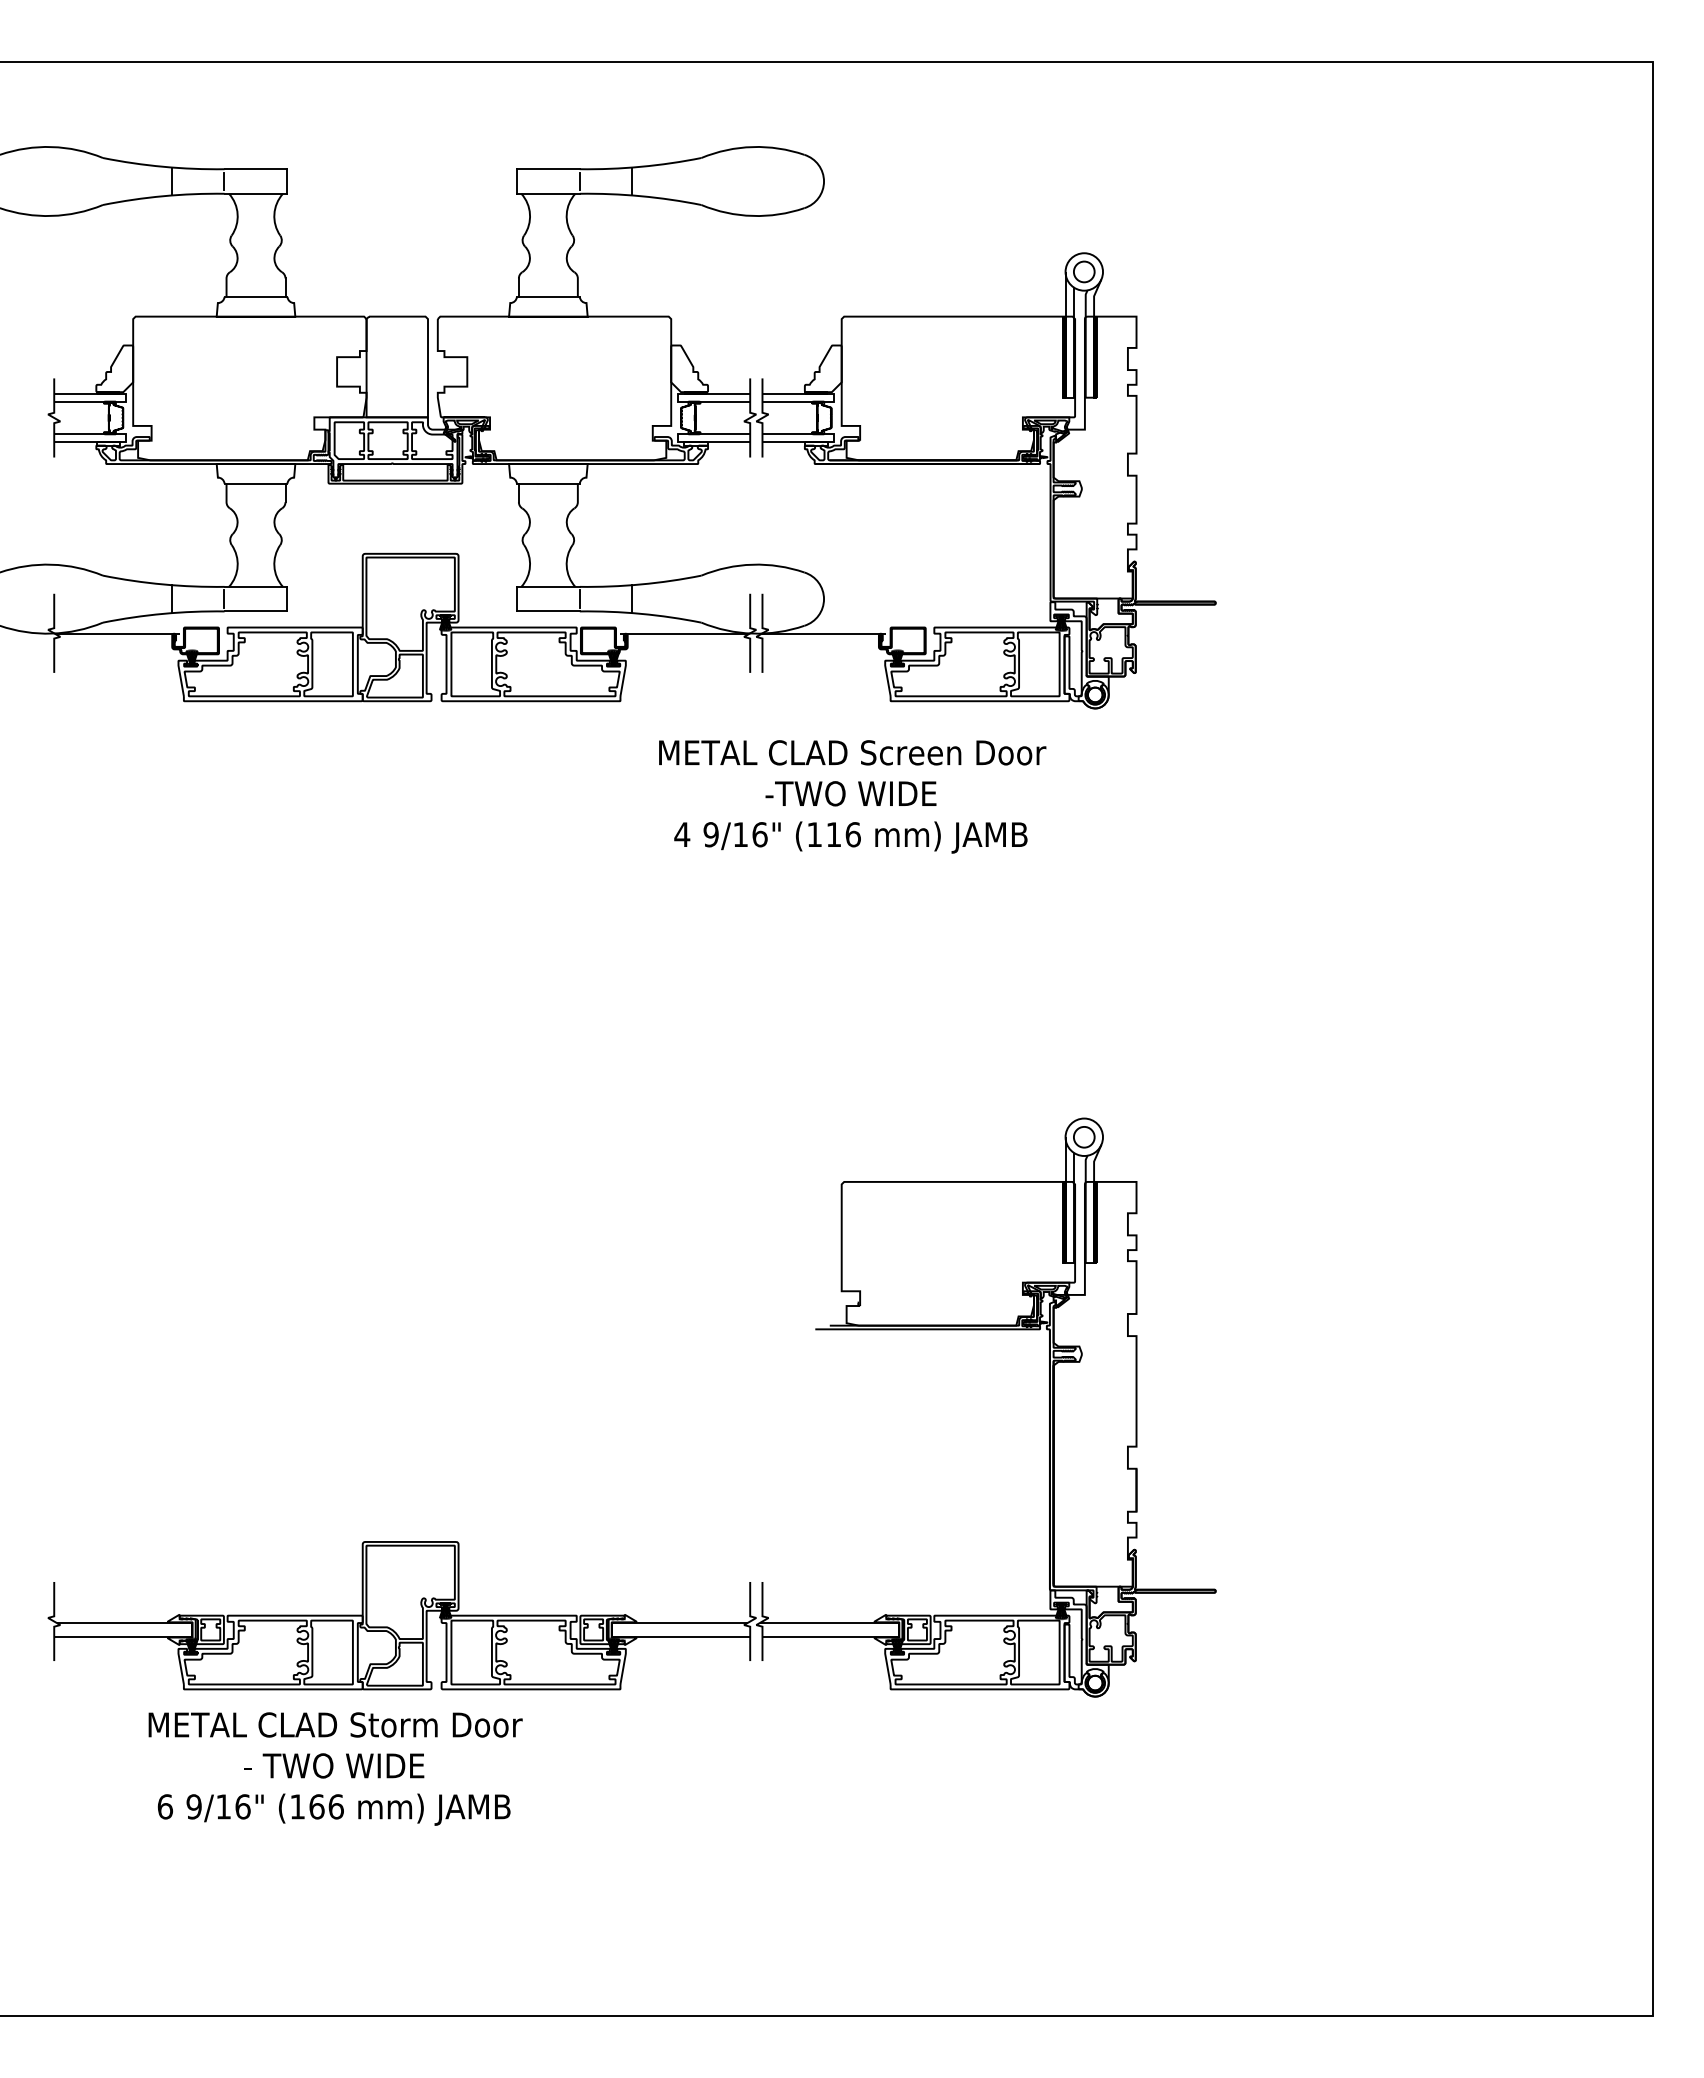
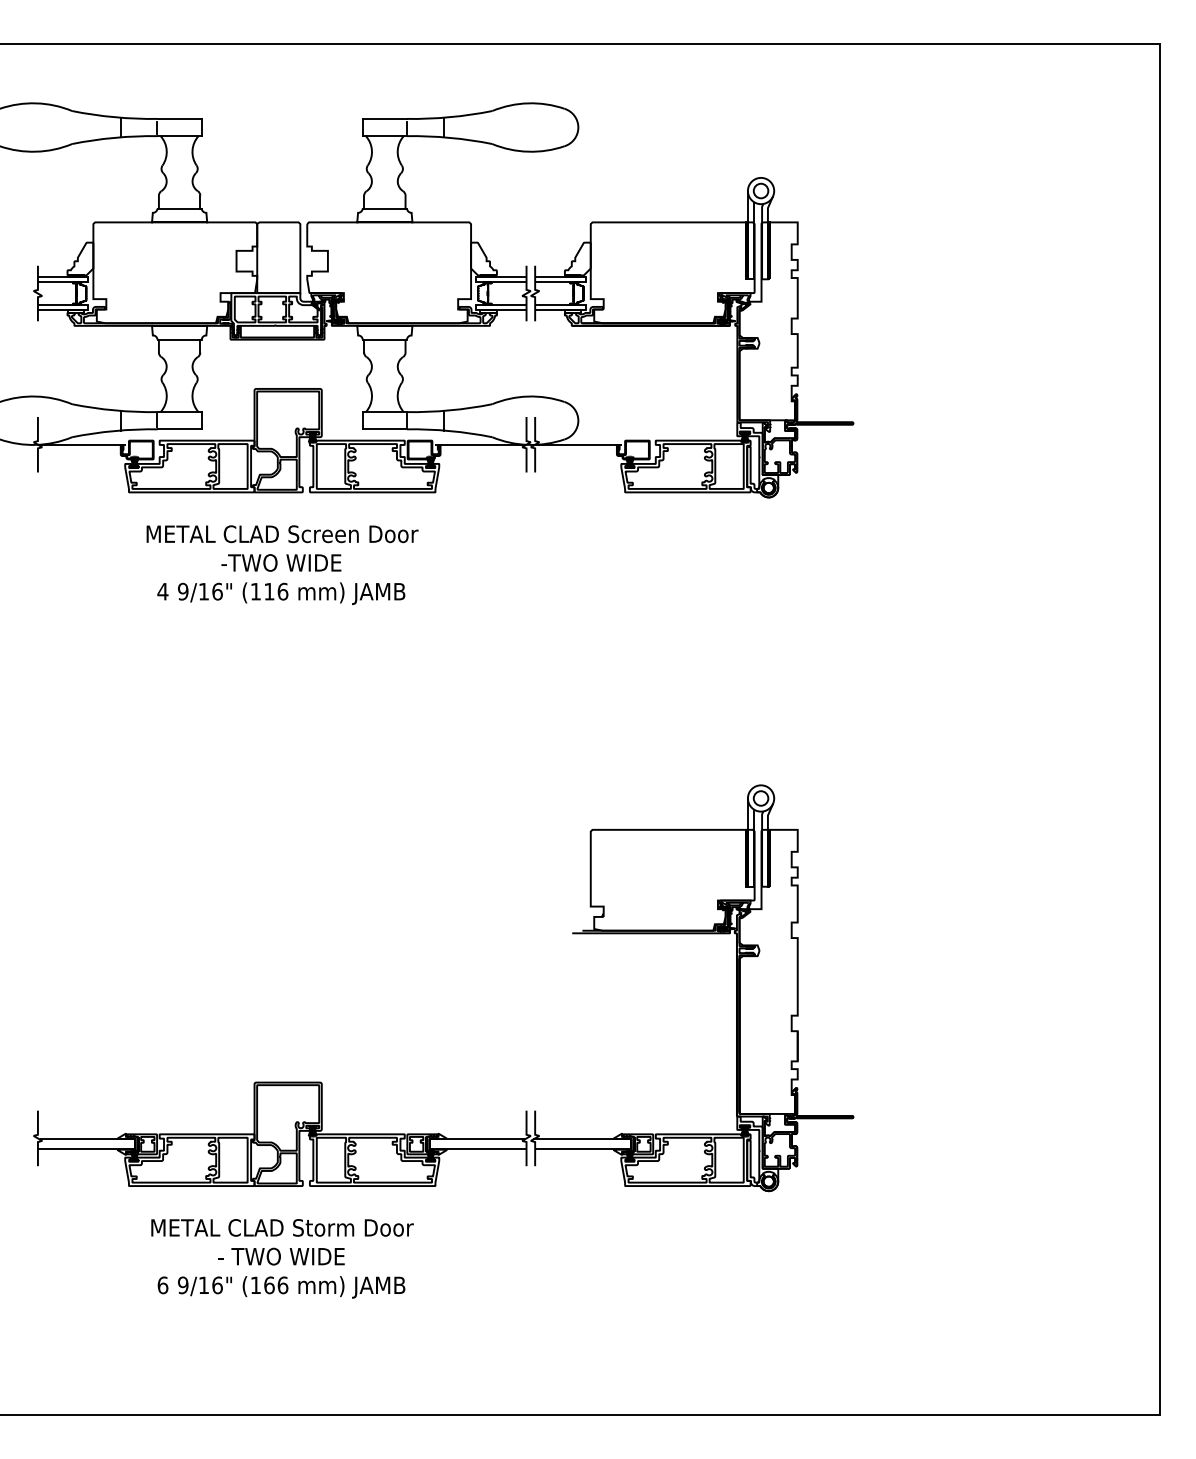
text: (852, 796) -> (282, 564), moved
text: (335, 1768) -> (282, 1258), moved

